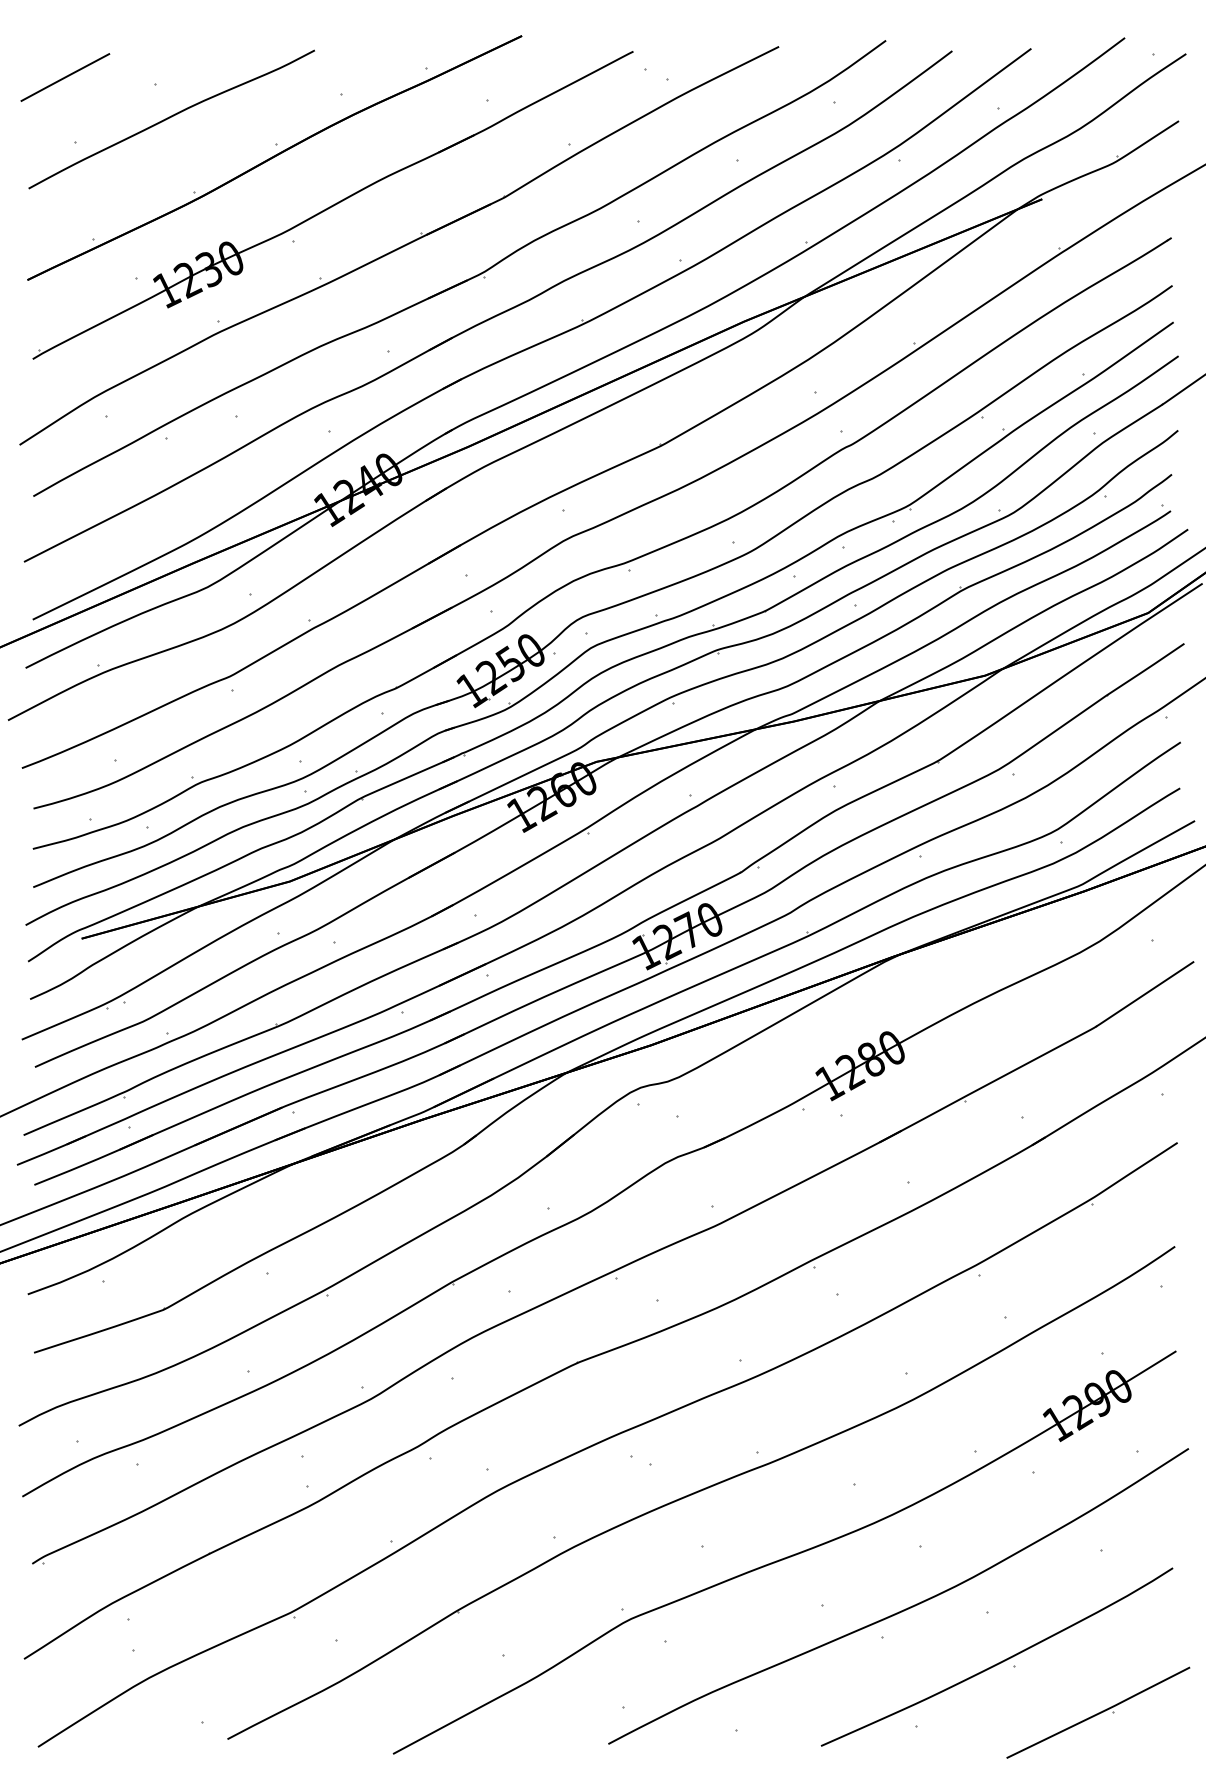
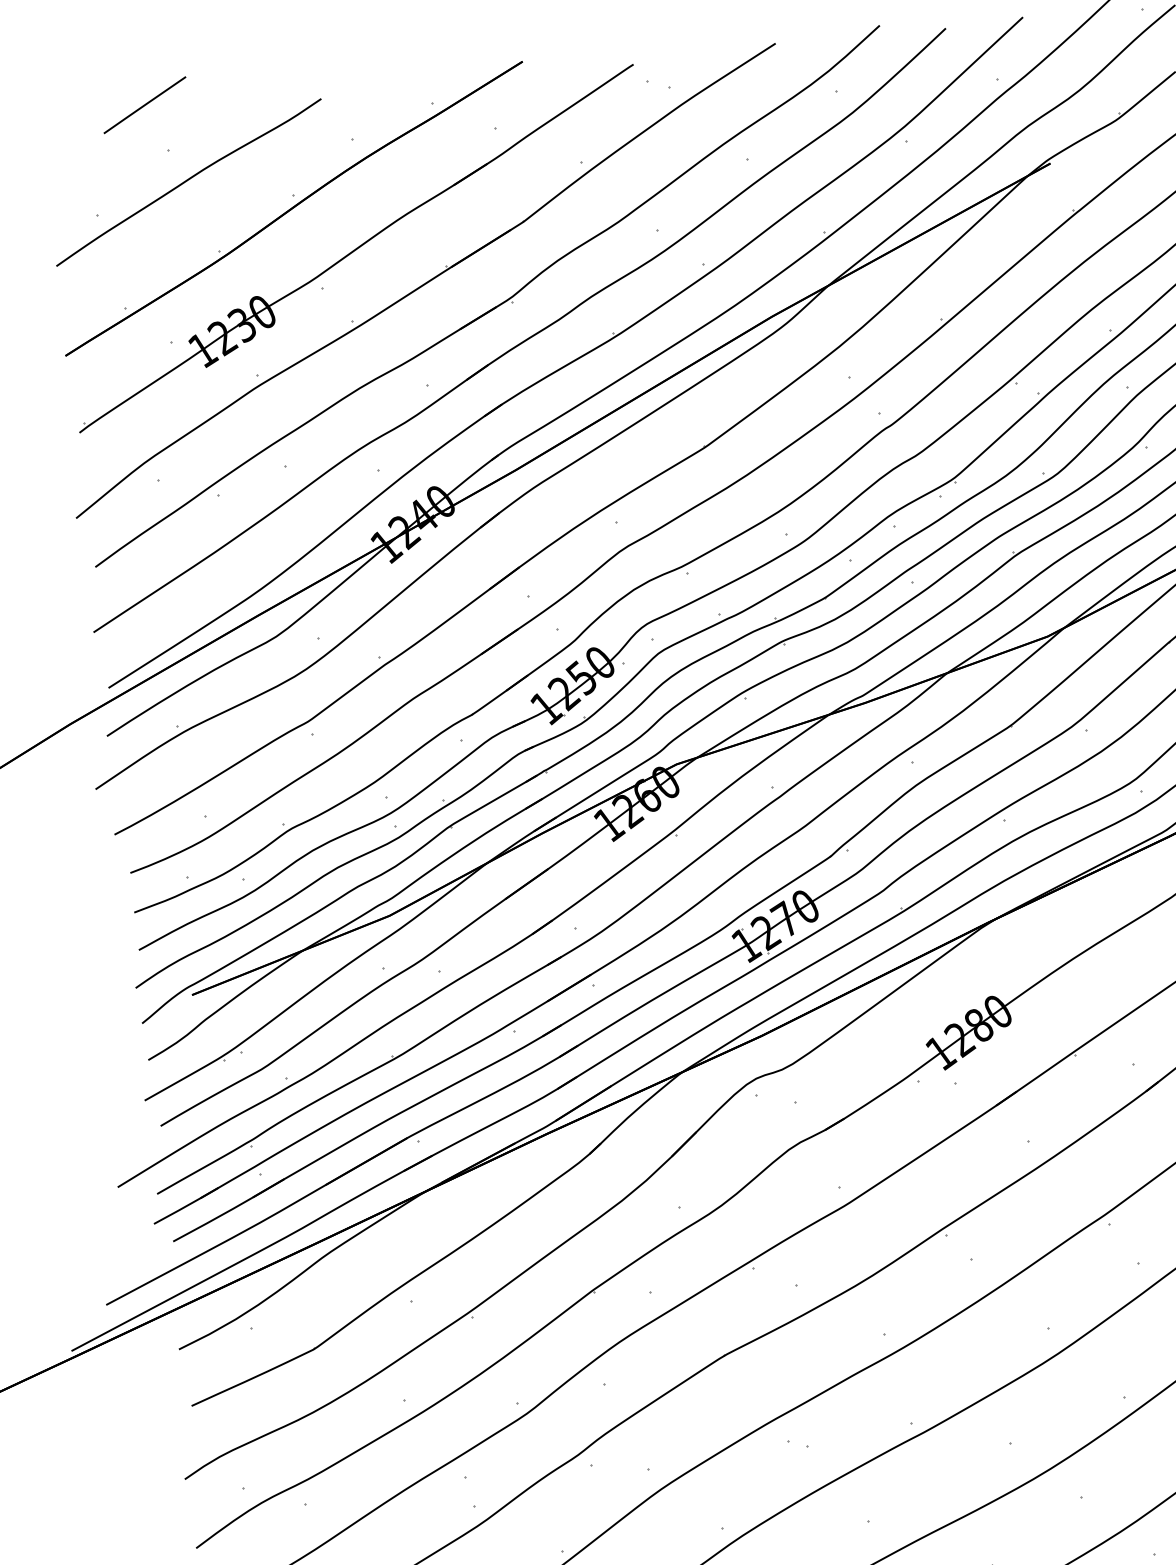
line: (65, 77) -> (145, 105), moved

